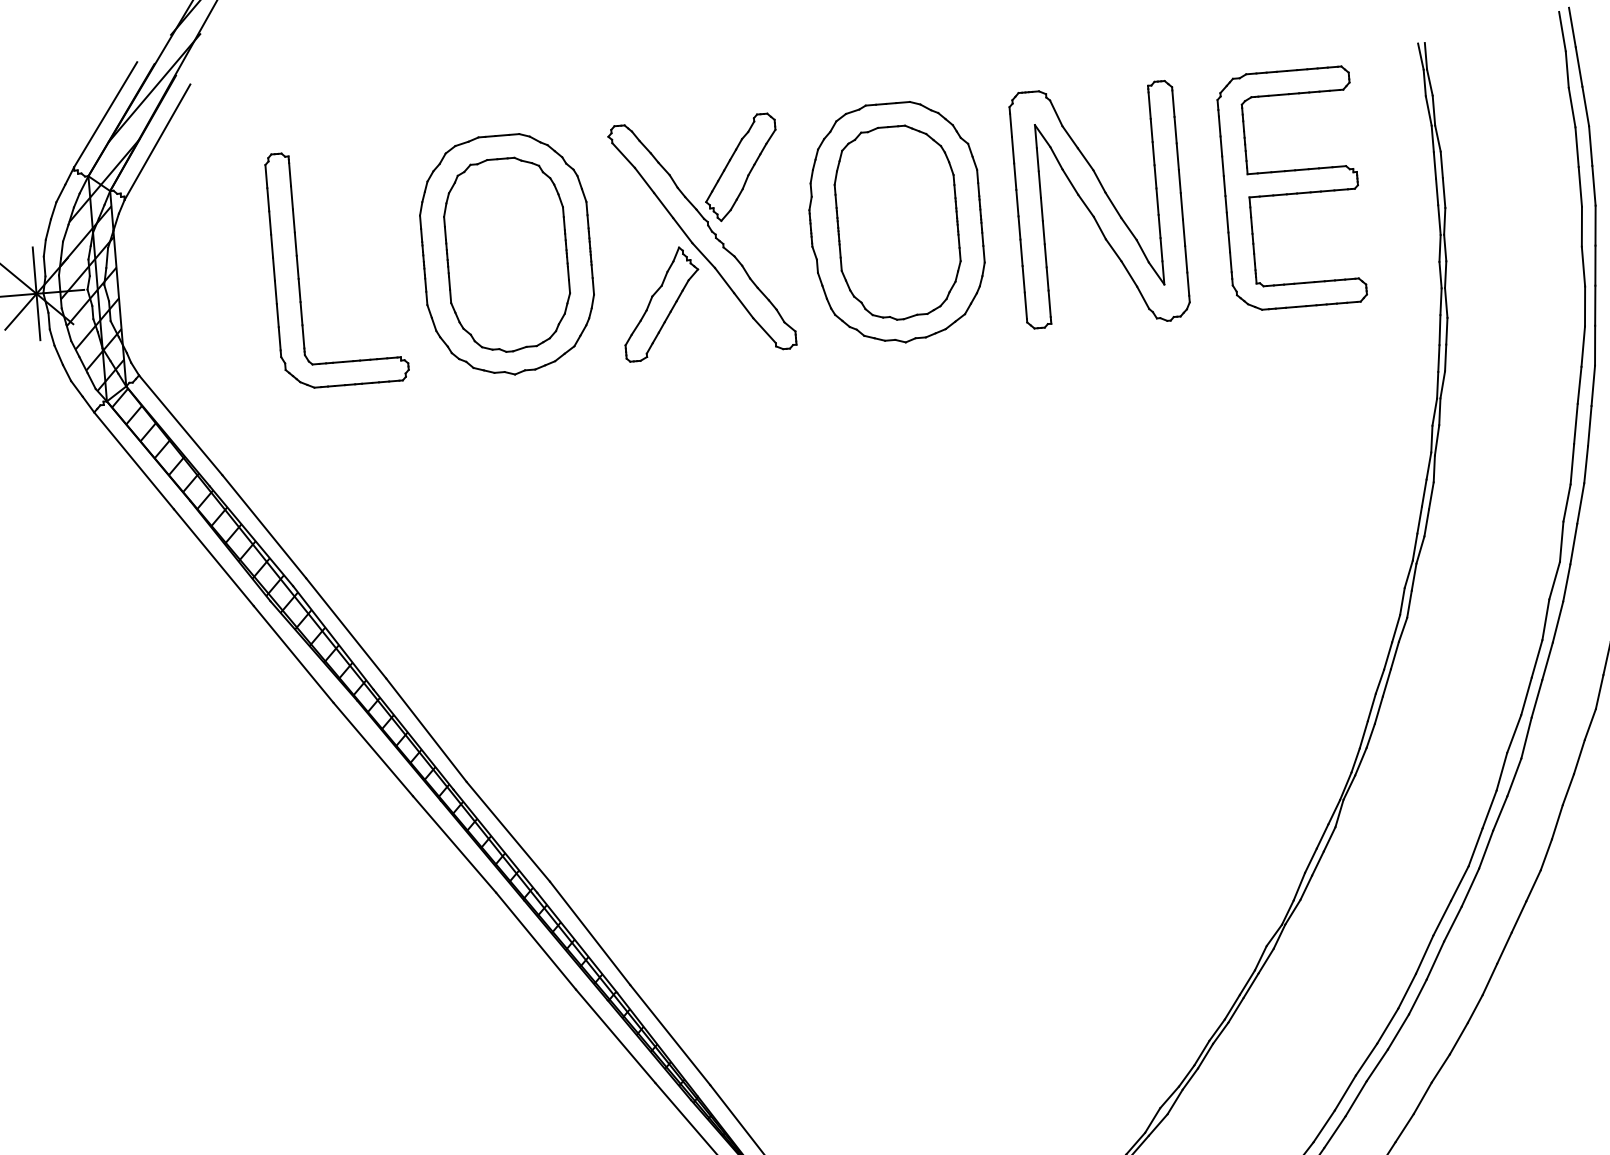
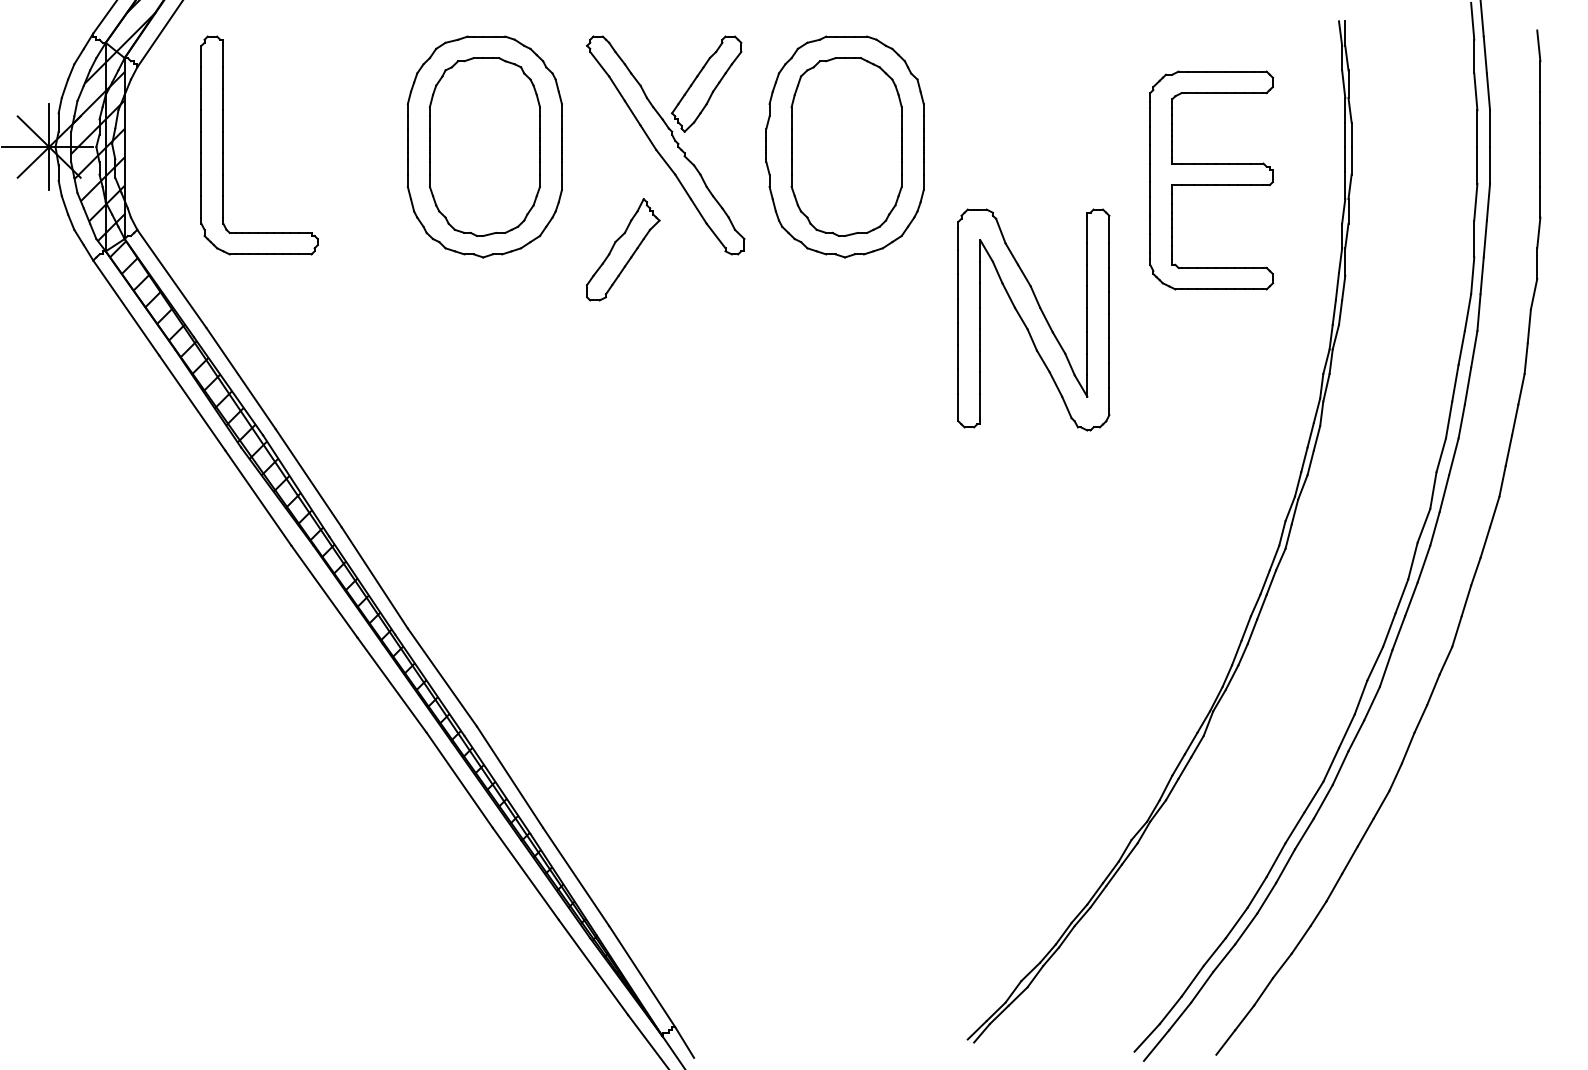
part: (1291, 188) -> (1211, 180), moved
part: (1099, 205) -> (1033, 319), moved
part: (298, 270) -> (223, 145), moved
part: (661, 303) -> (623, 249), moved

